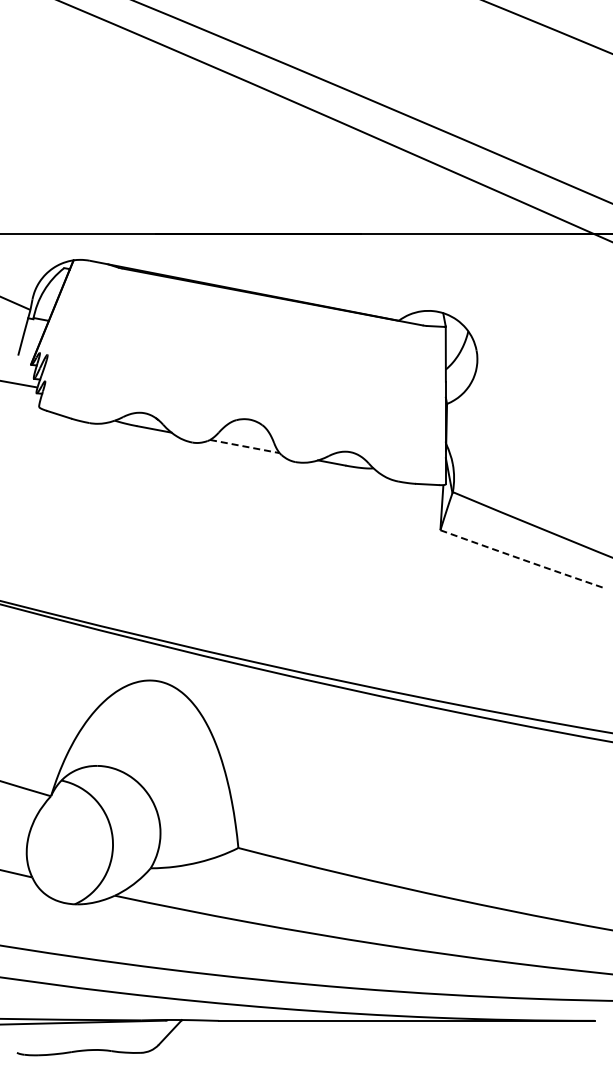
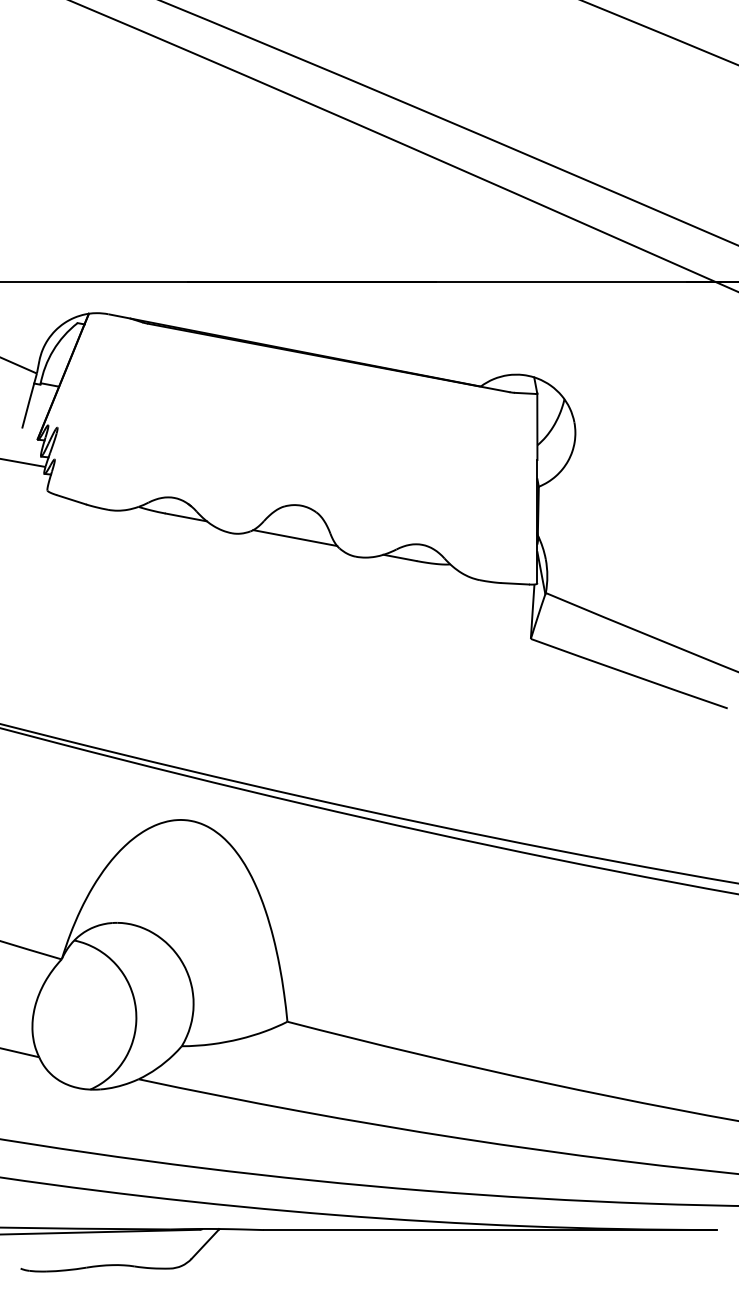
line: (245, 446) -> (296, 538), dashed -> solid
arc: (522, 559) -> (629, 674), dashed -> solid

